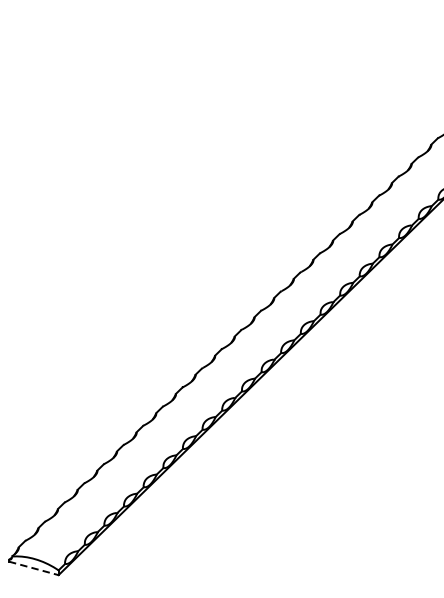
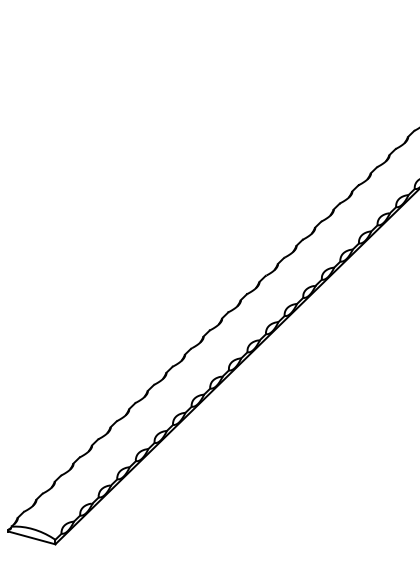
line: (34, 568) -> (32, 538), dashed -> solid

